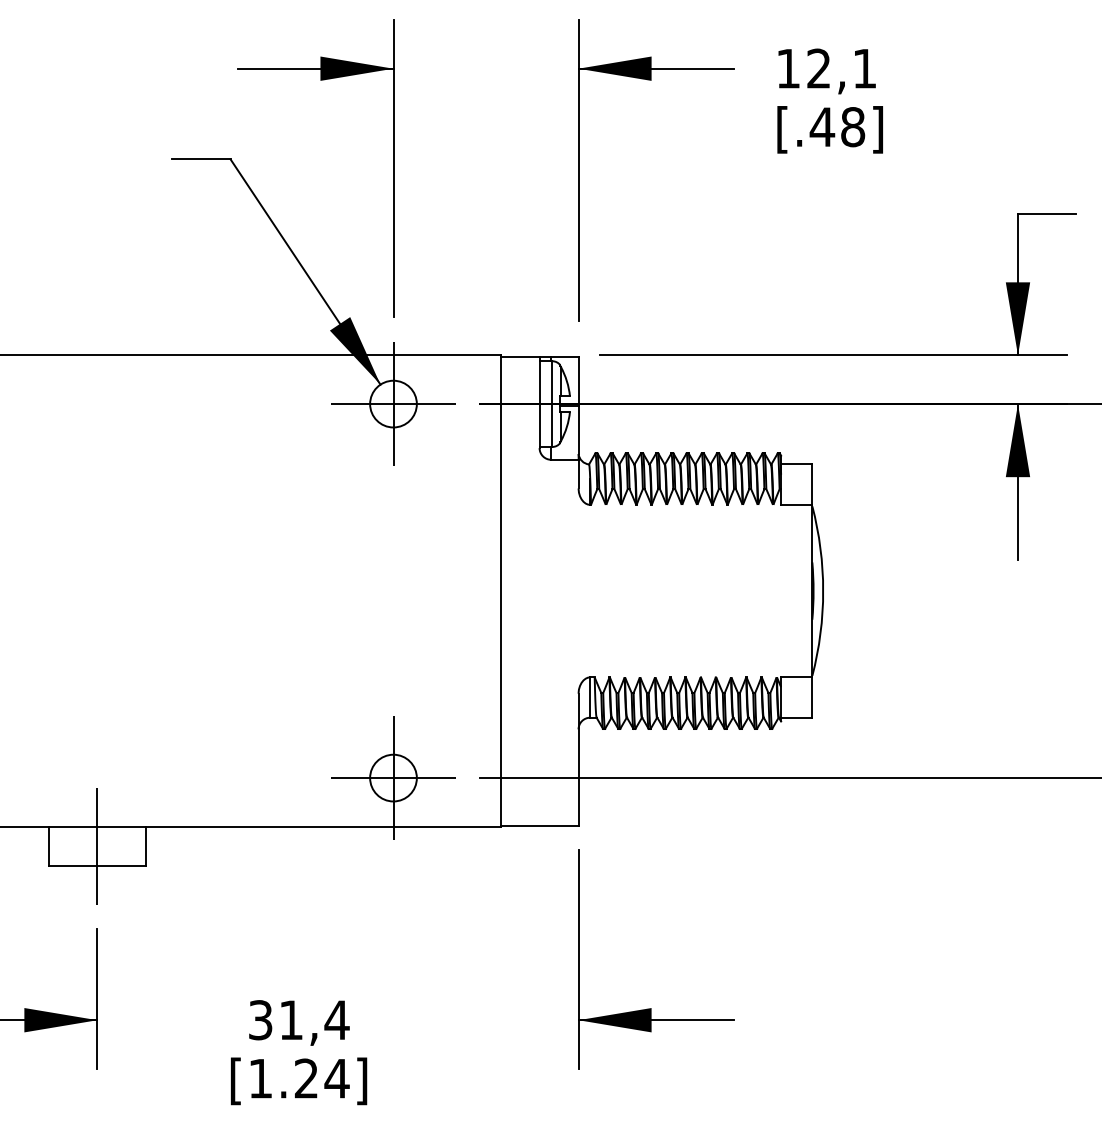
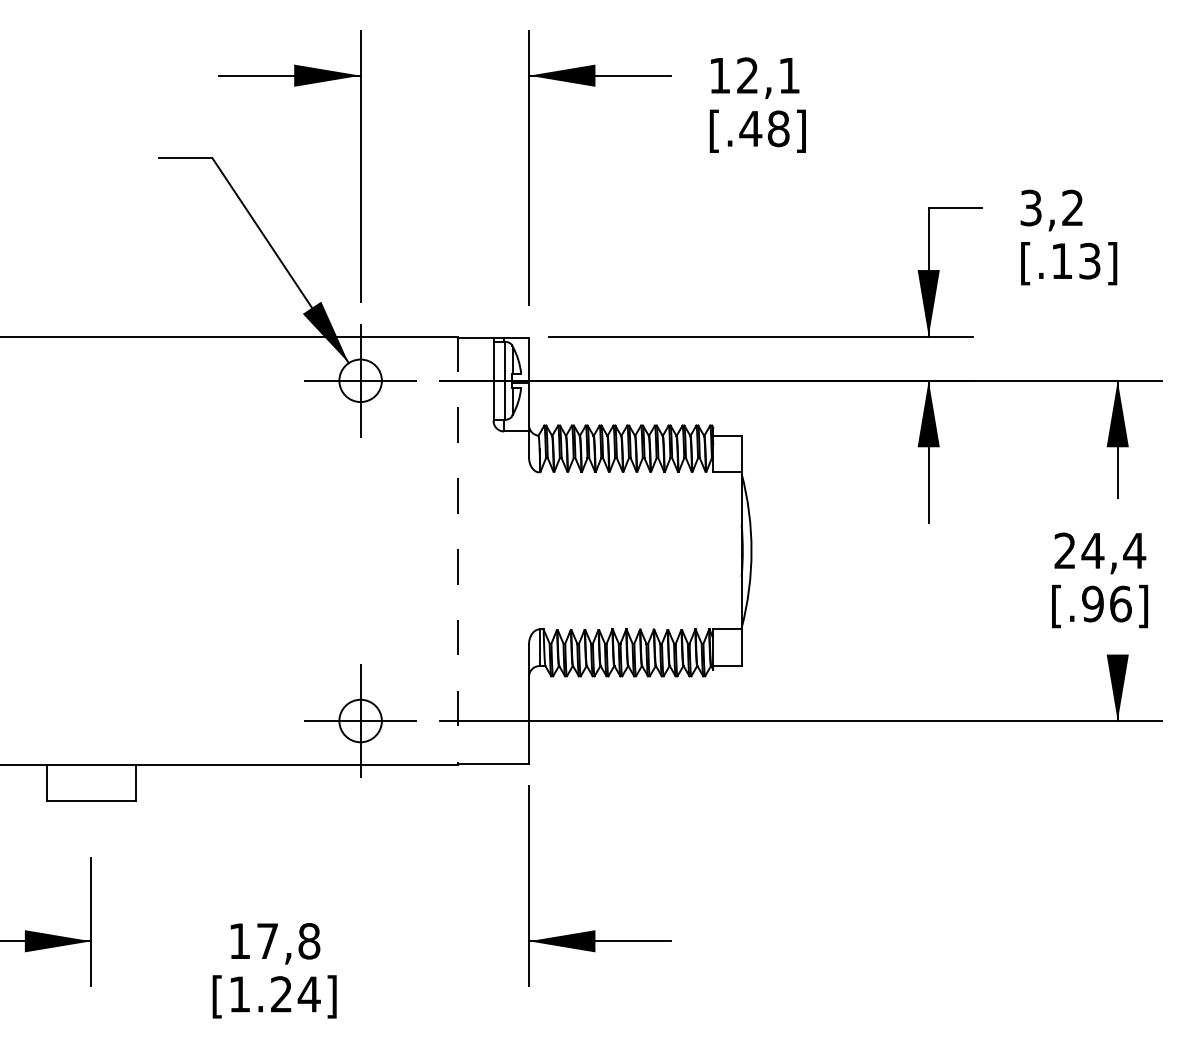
line: (501, 591) -> (458, 551), solid -> dashed
line: (97, 845) -> (91, 782), removed
text: (298, 1020) -> (274, 941), 31,4 -> 17,8

